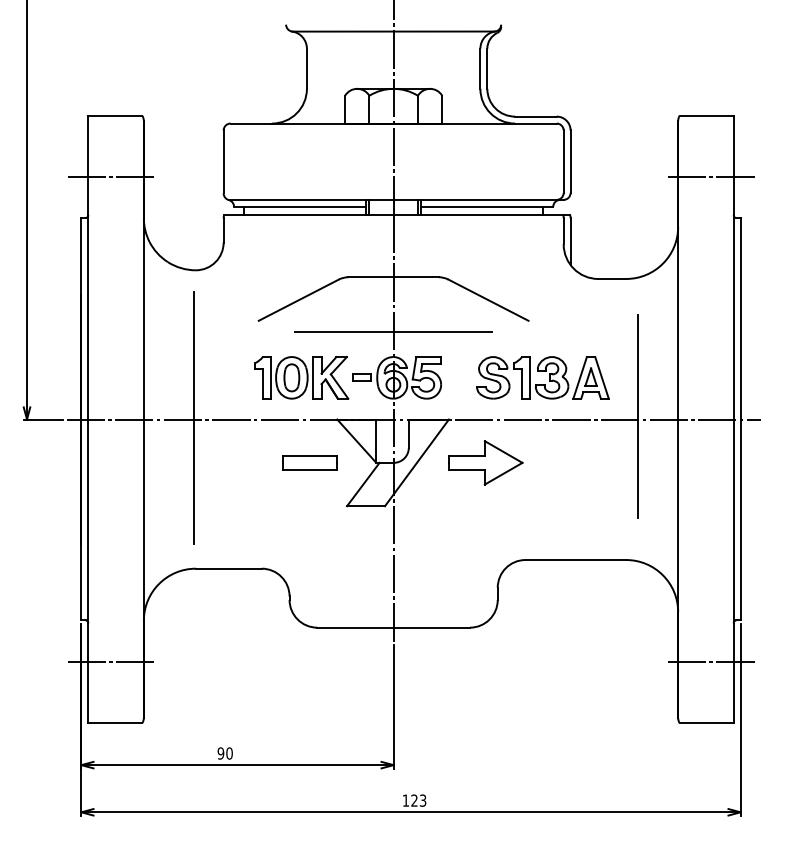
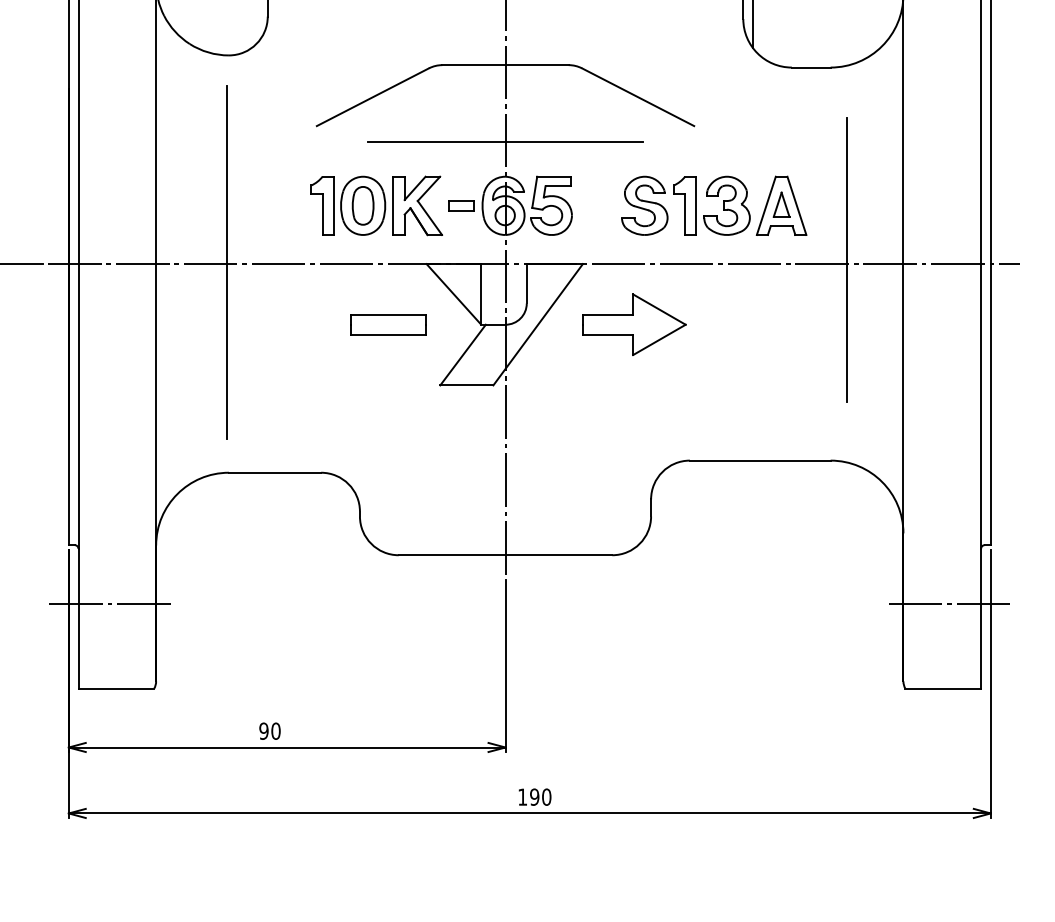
text: (418, 800) -> (540, 796), 123 -> 190

